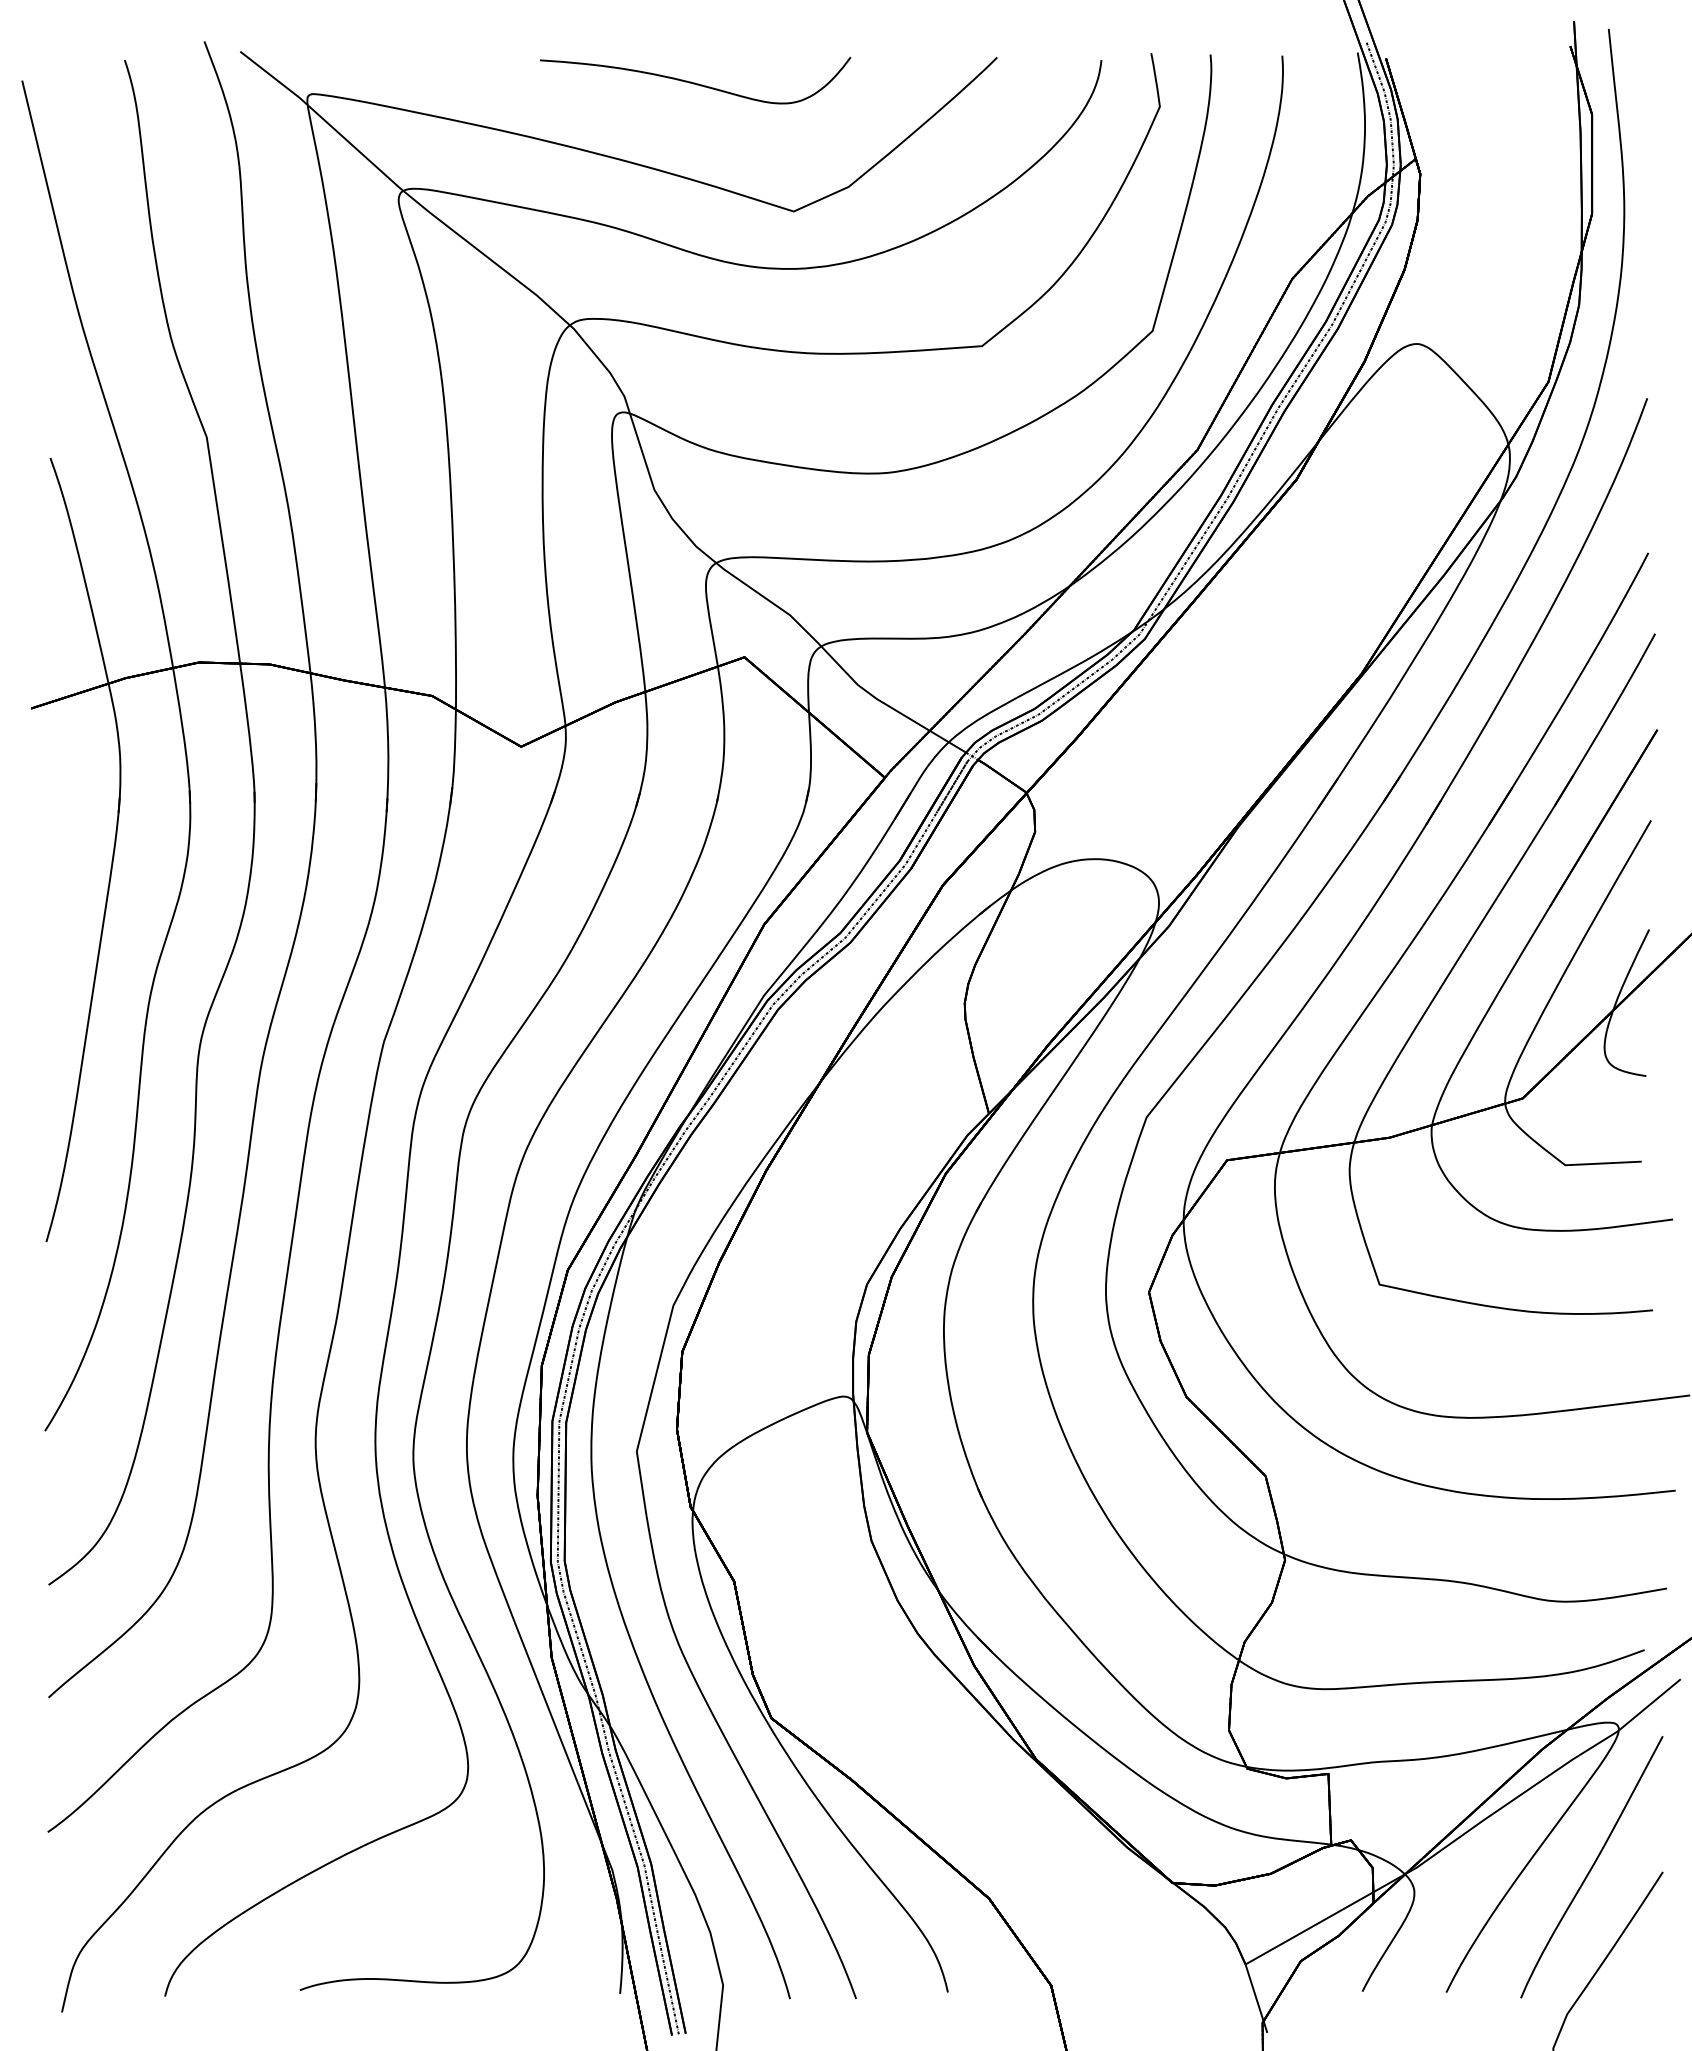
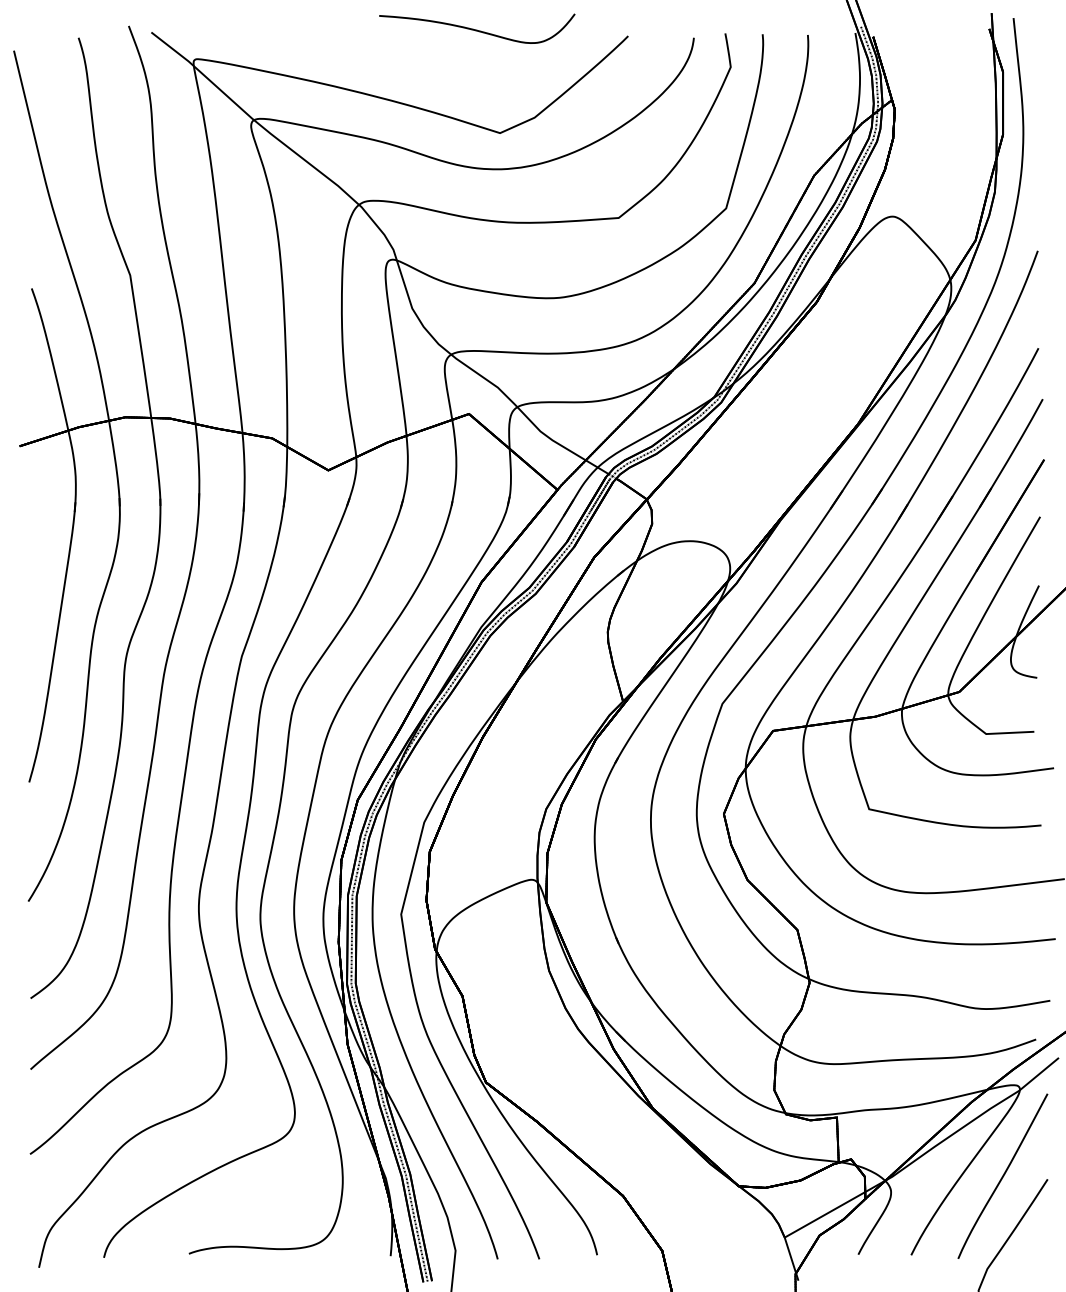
curve: (696, 81) -> (477, 29), moved

